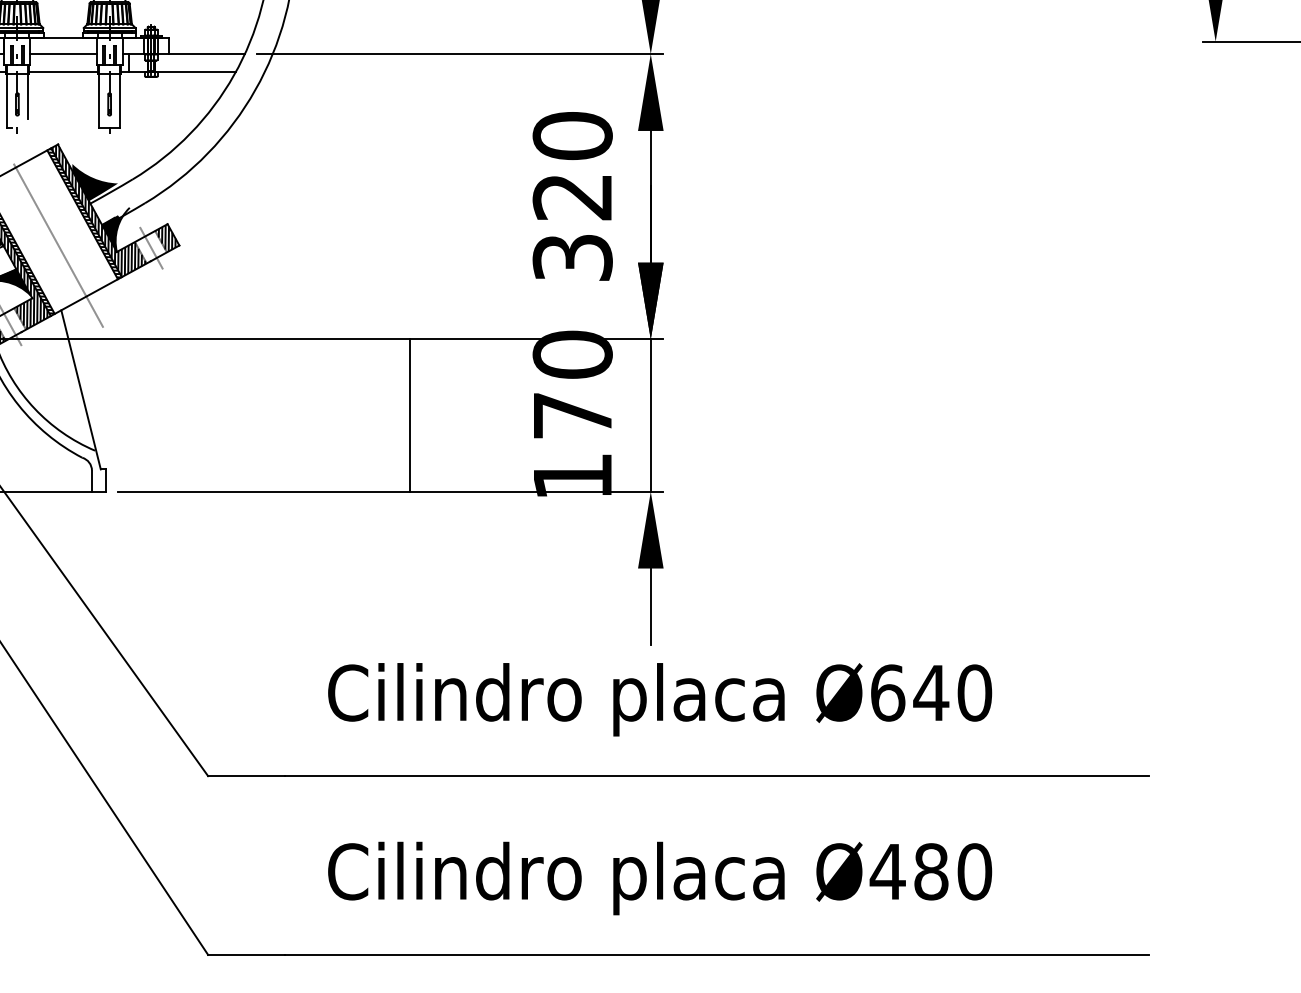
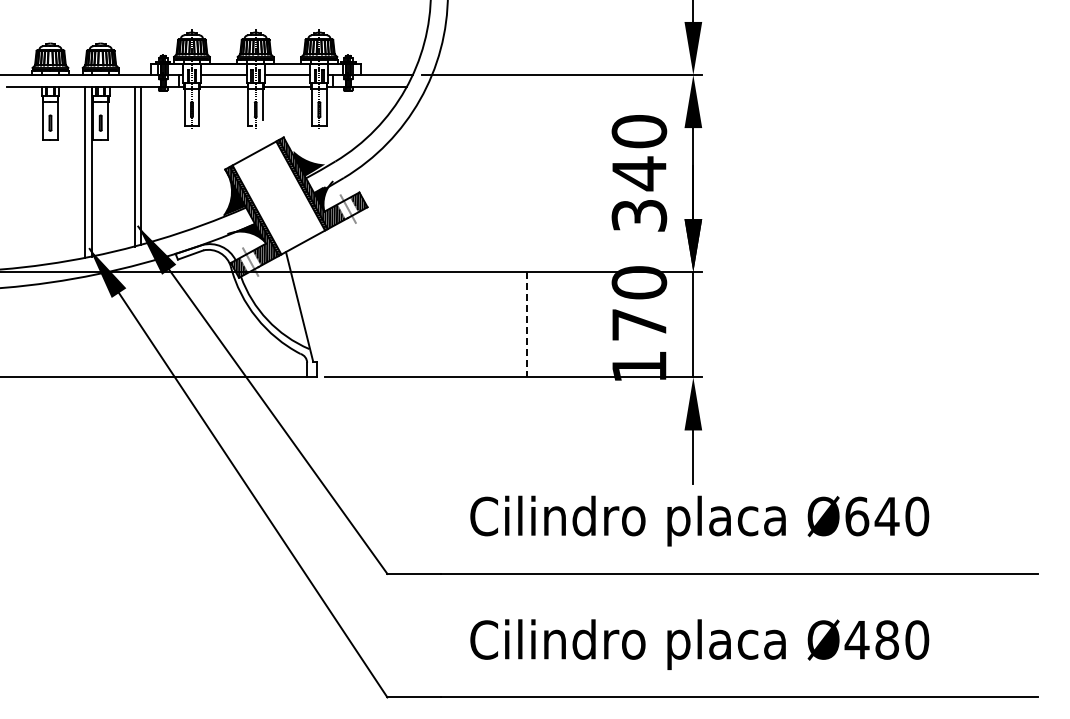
text: (571, 196) -> (638, 173), 320 -> 340
line: (59, 245) -> (284, 207), removed
line: (409, 415) -> (526, 324), solid -> dashed

